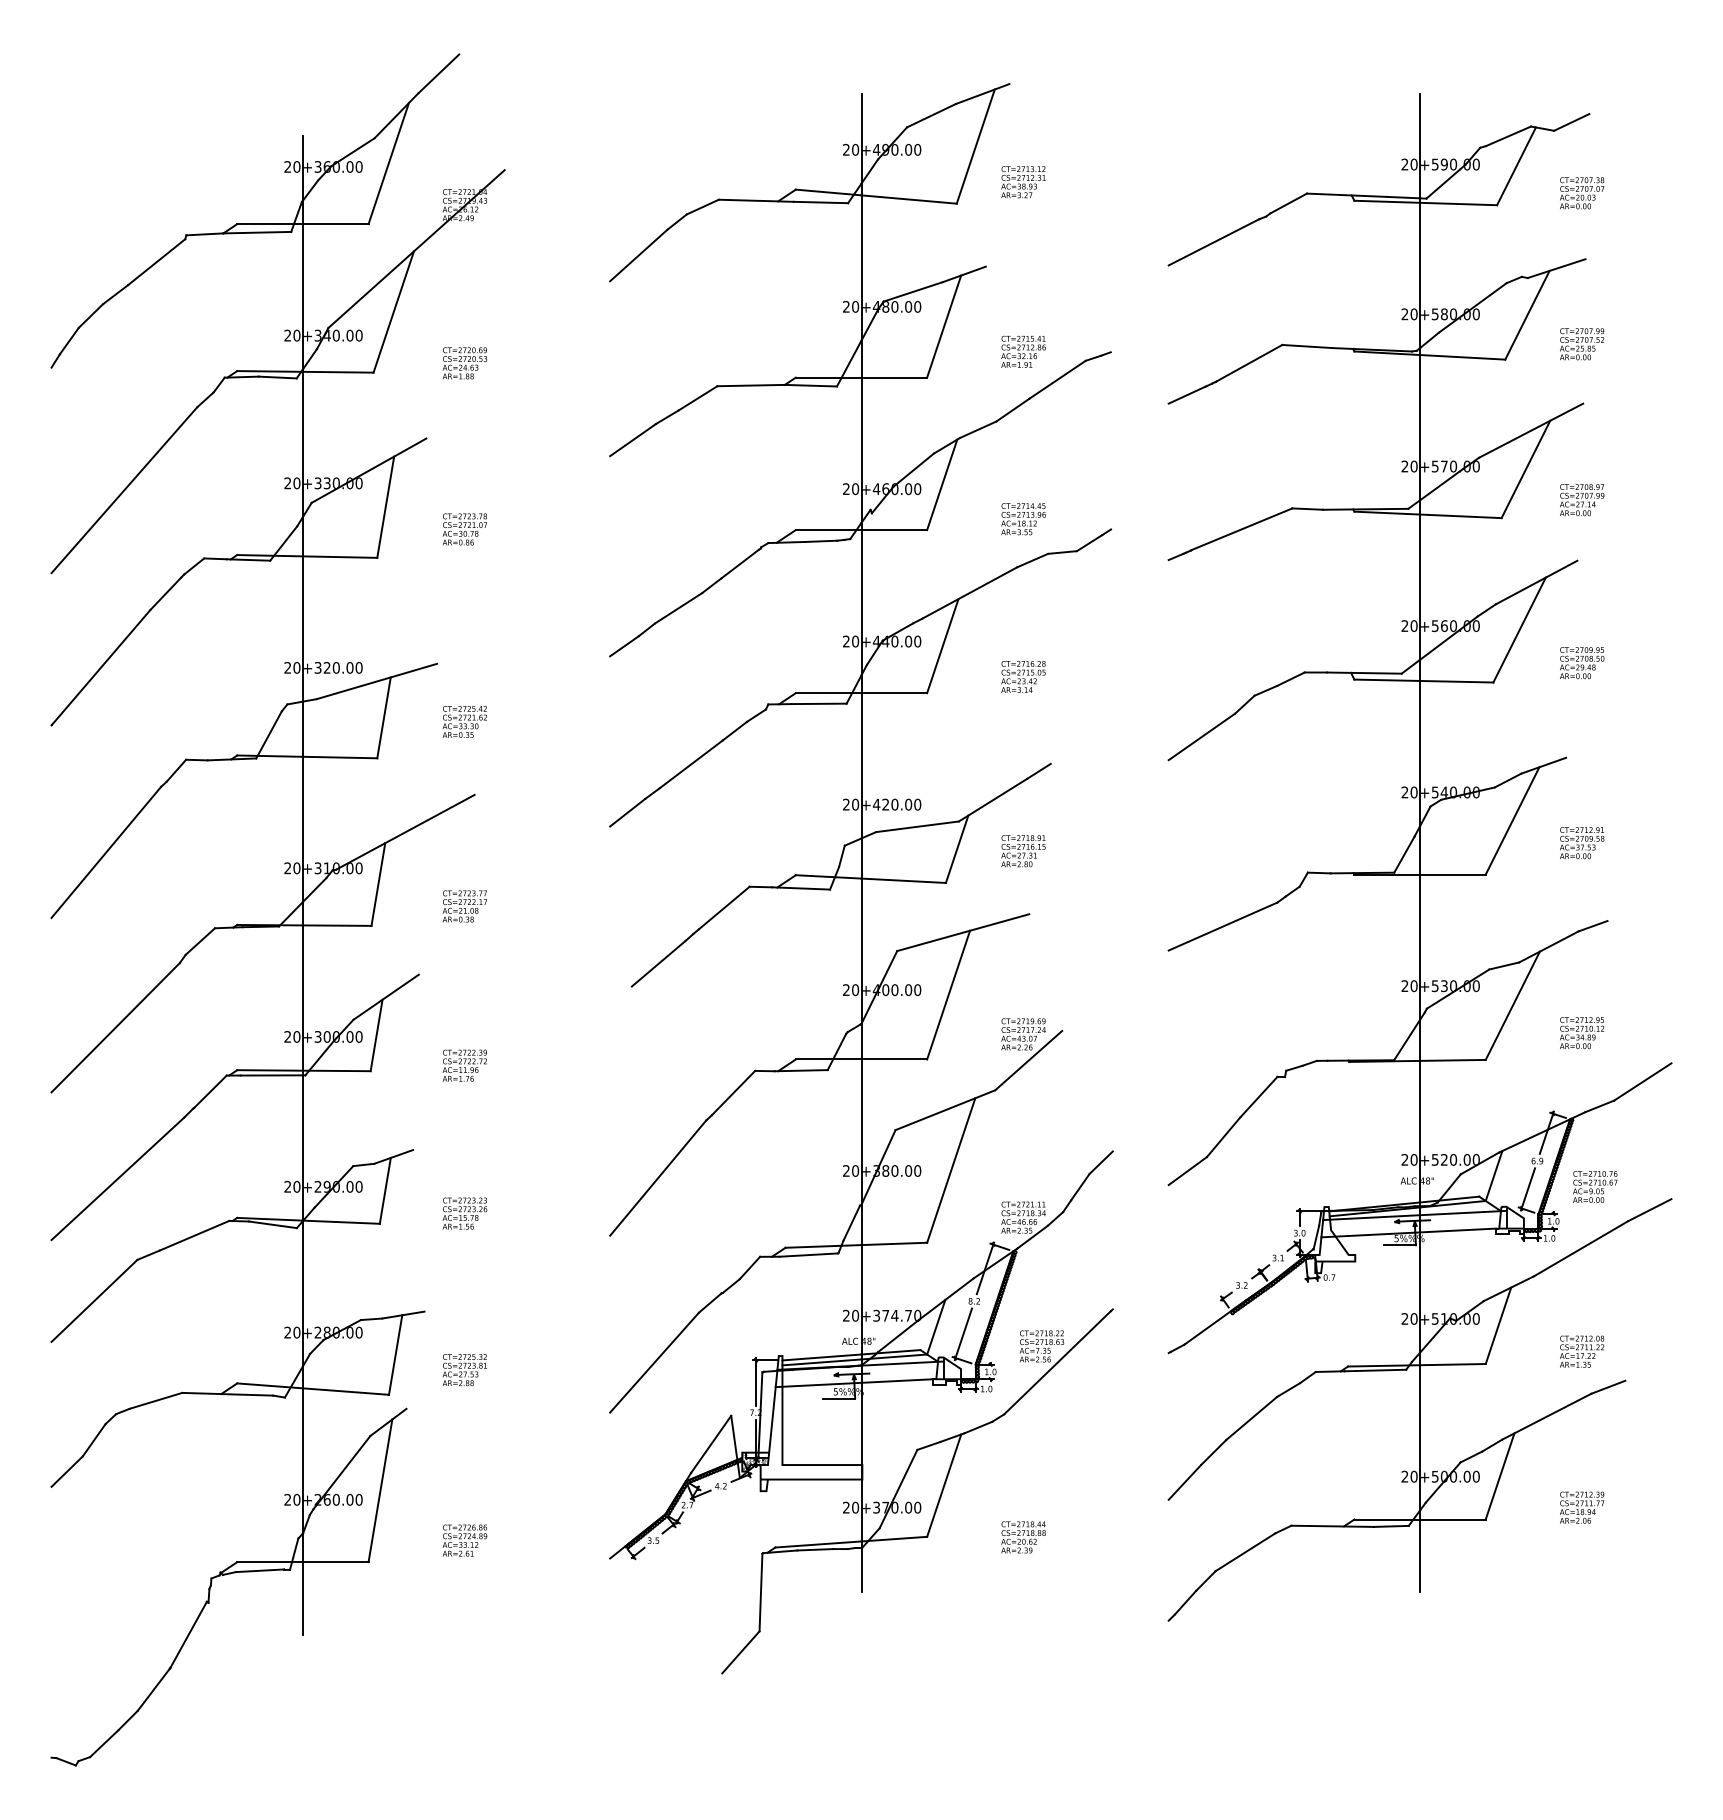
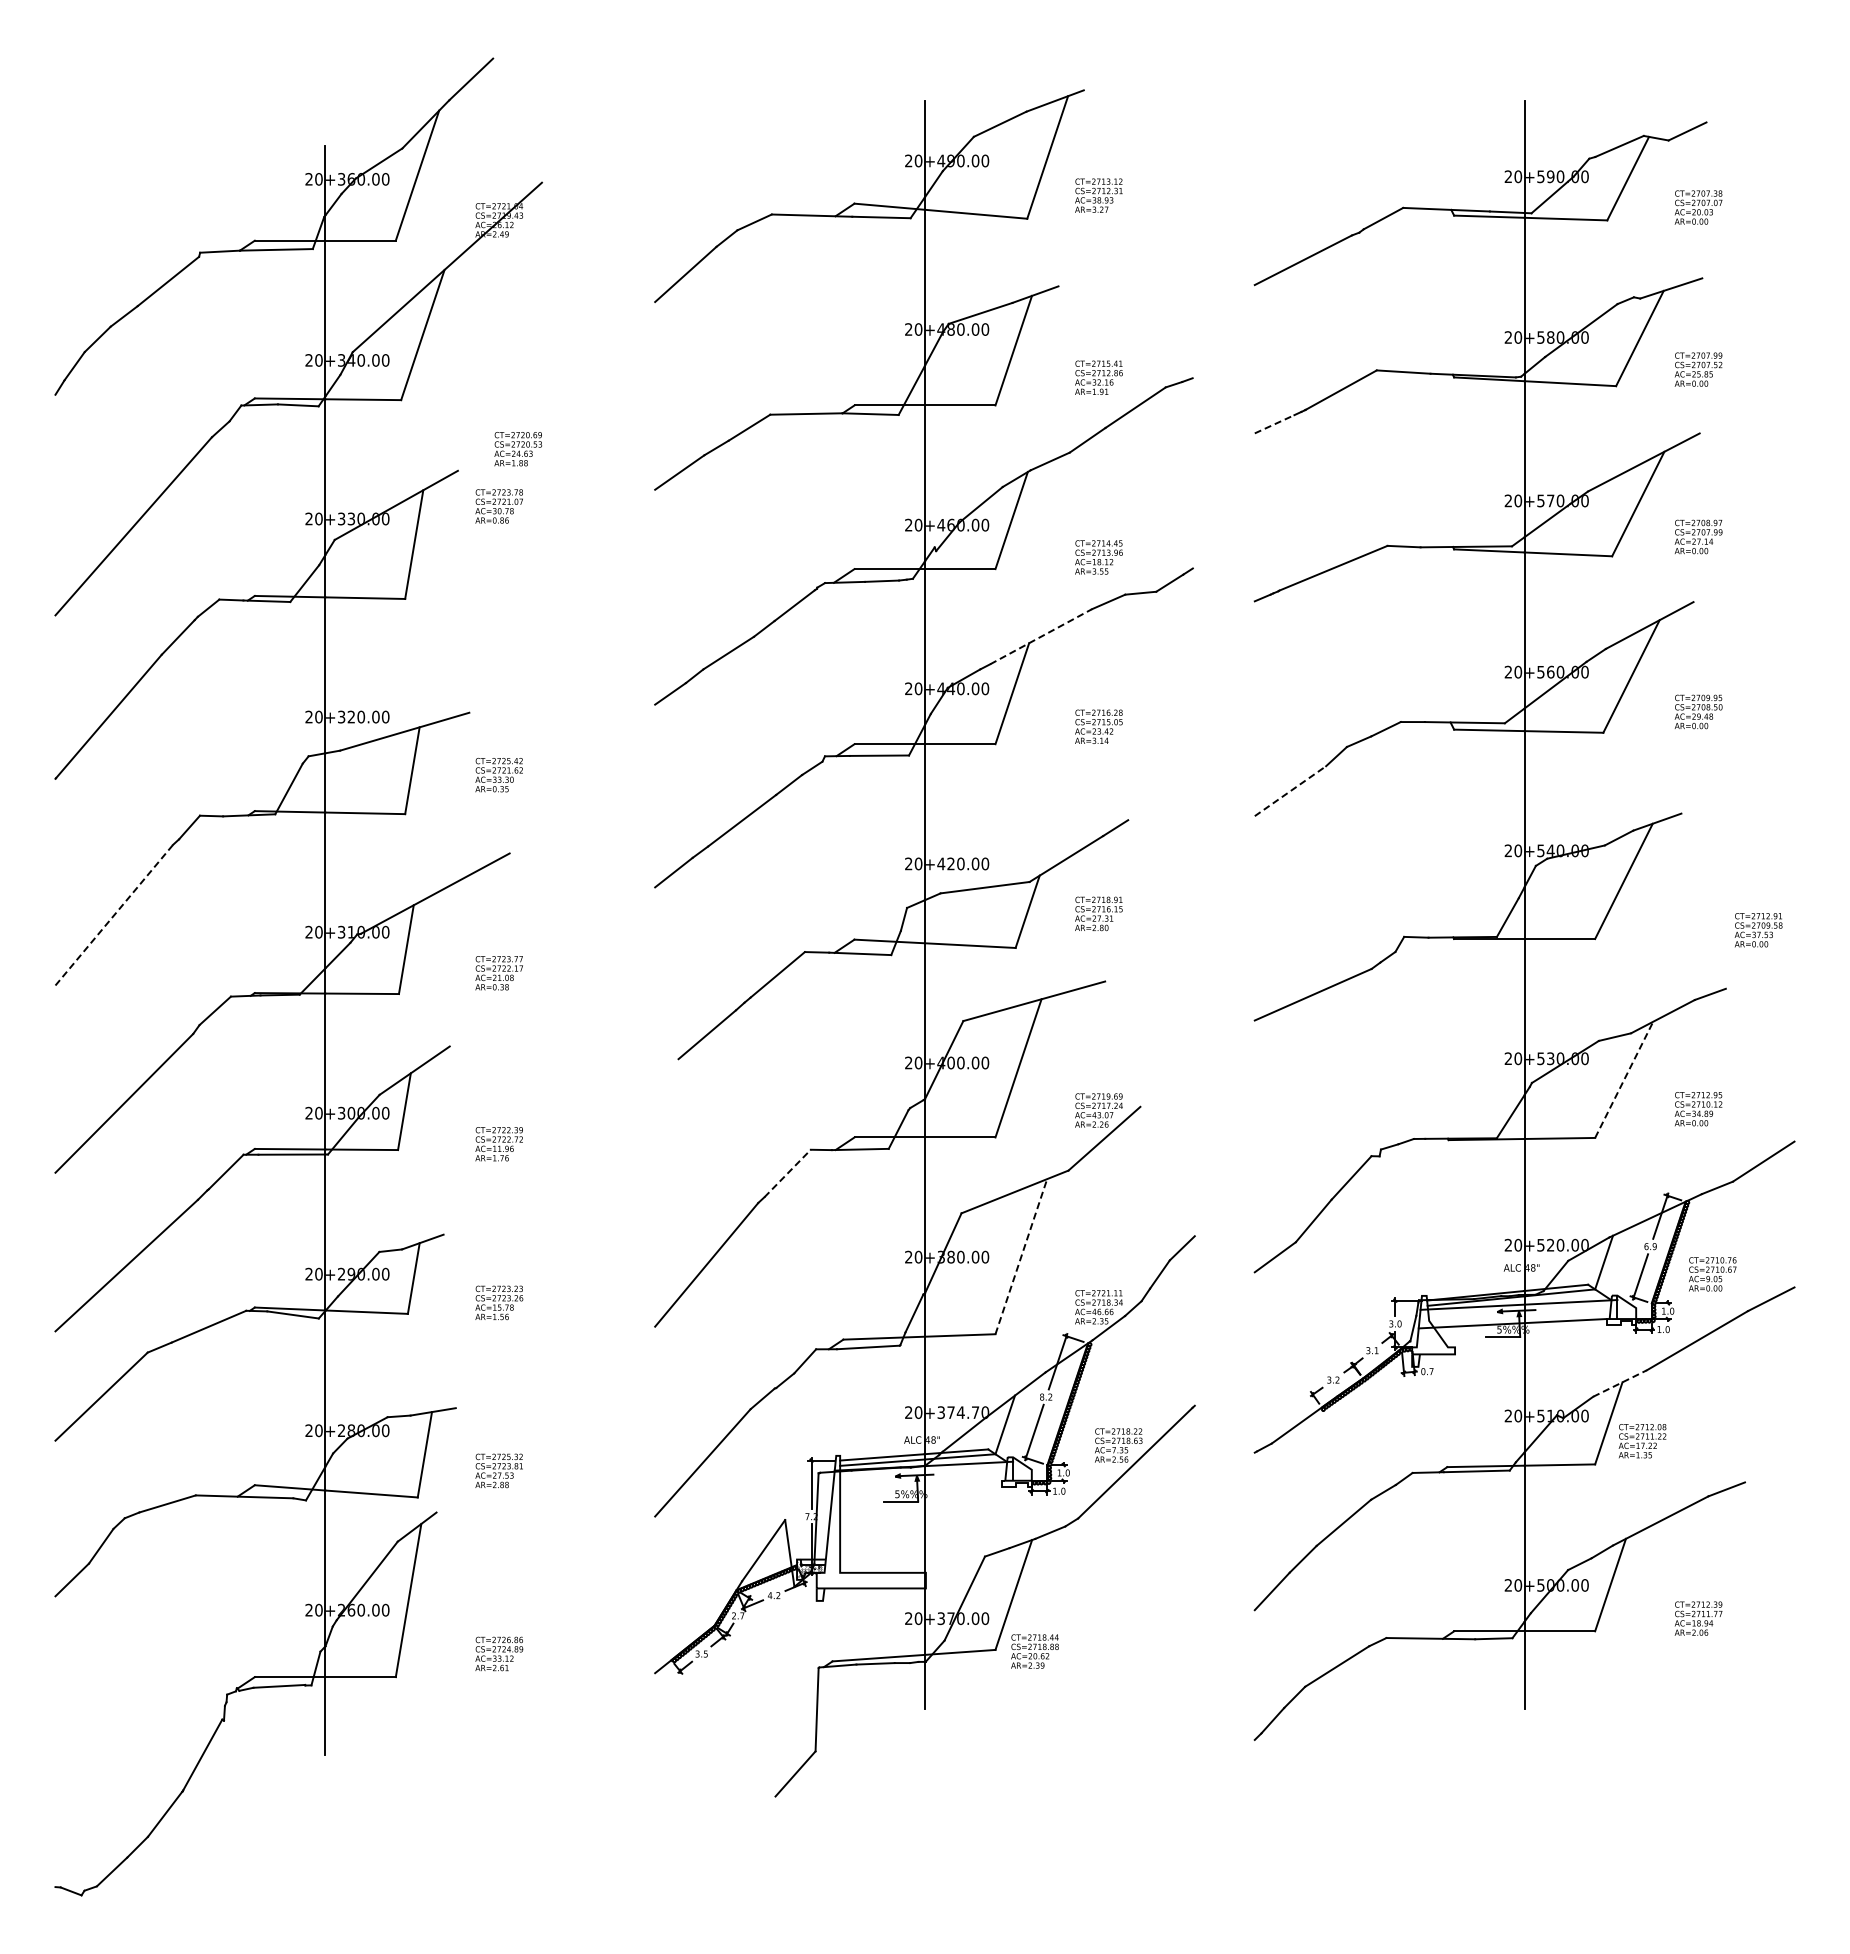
text: (465, 363) -> (518, 449), moved
line: (1187, 395) -> (1274, 424), solid -> dashed
text: (464, 529) -> (498, 506), moved
line: (970, 592) -> (1041, 636), solid -> dashed
line: (1201, 737) -> (1290, 791), solid -> dashed
text: (1582, 843) -> (1758, 930), moved
line: (106, 852) -> (114, 915), solid -> dashed
line: (1513, 1005) -> (1624, 1079), solid -> dashed
line: (733, 1093) -> (787, 1173), solid -> dashed
line: (951, 1170) -> (1021, 1256), solid -> dashed
line: (1509, 1288) -> (1620, 1383), solid -> dashed
text: (1582, 1351) -> (1642, 1441), moved
line: (854, 1382) -> (917, 1484), removed
text: (1023, 1537) -> (1034, 1651), moved

